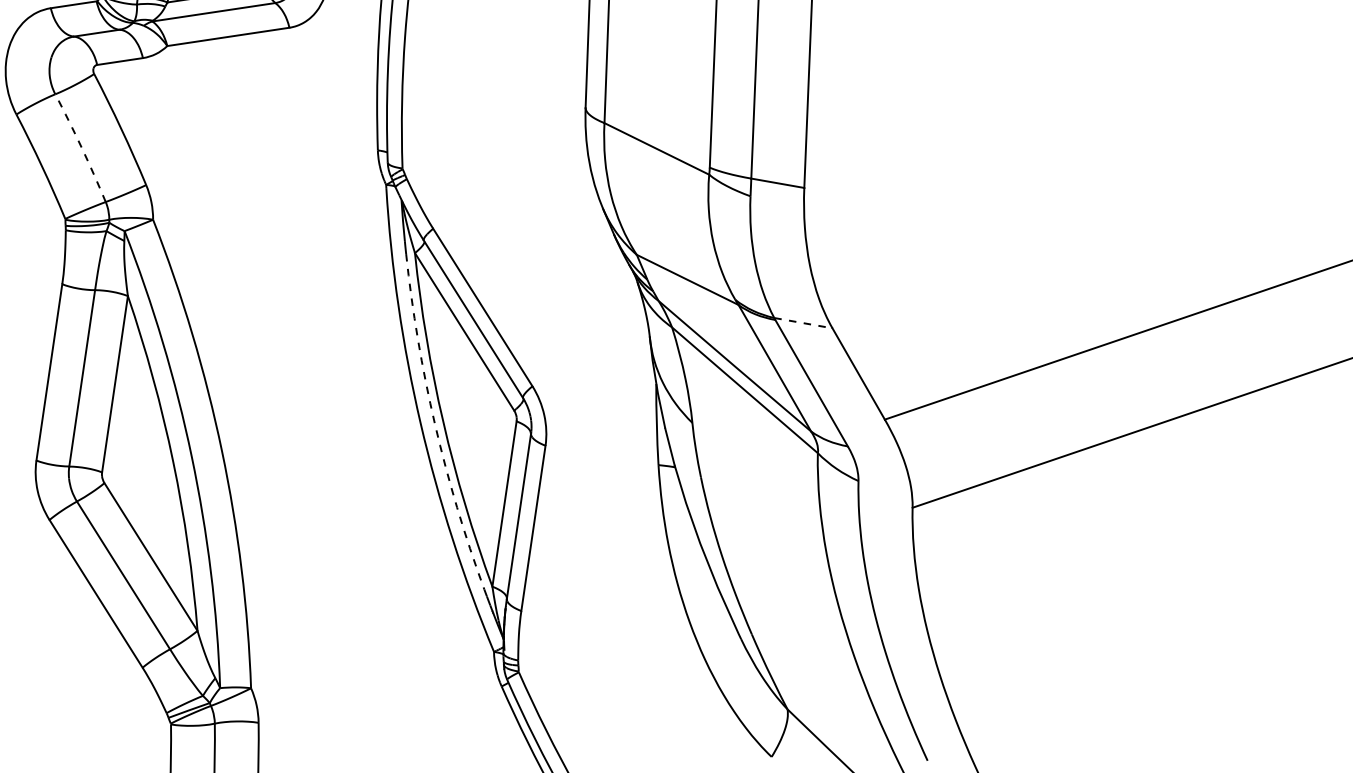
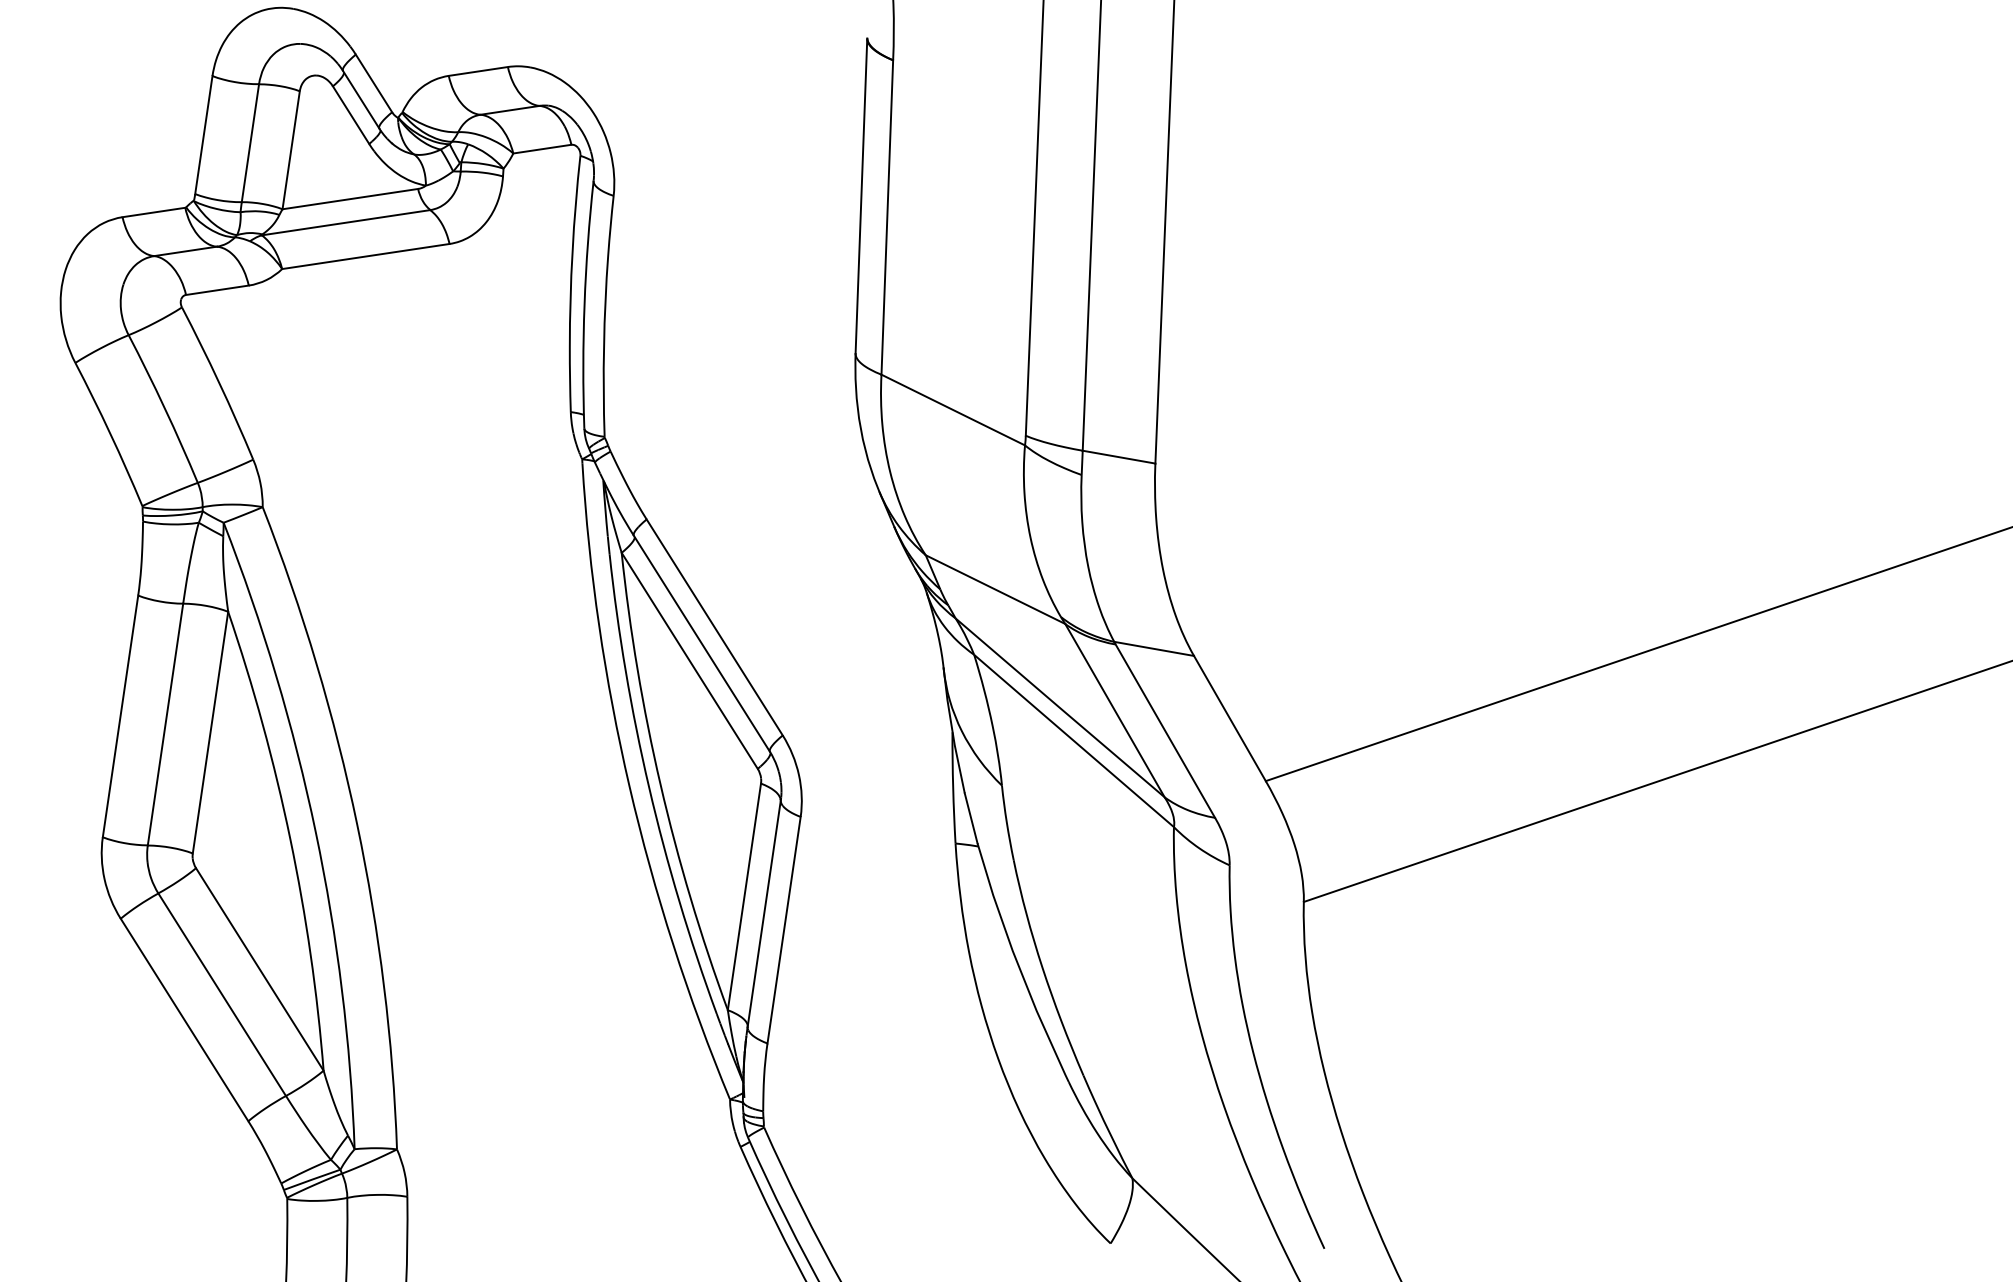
arc: (81, 147) -> (164, 408), dashed -> solid
line: (803, 322) -> (1154, 648), dashed -> solid
arc: (435, 424) -> (649, 787), dashed -> solid

